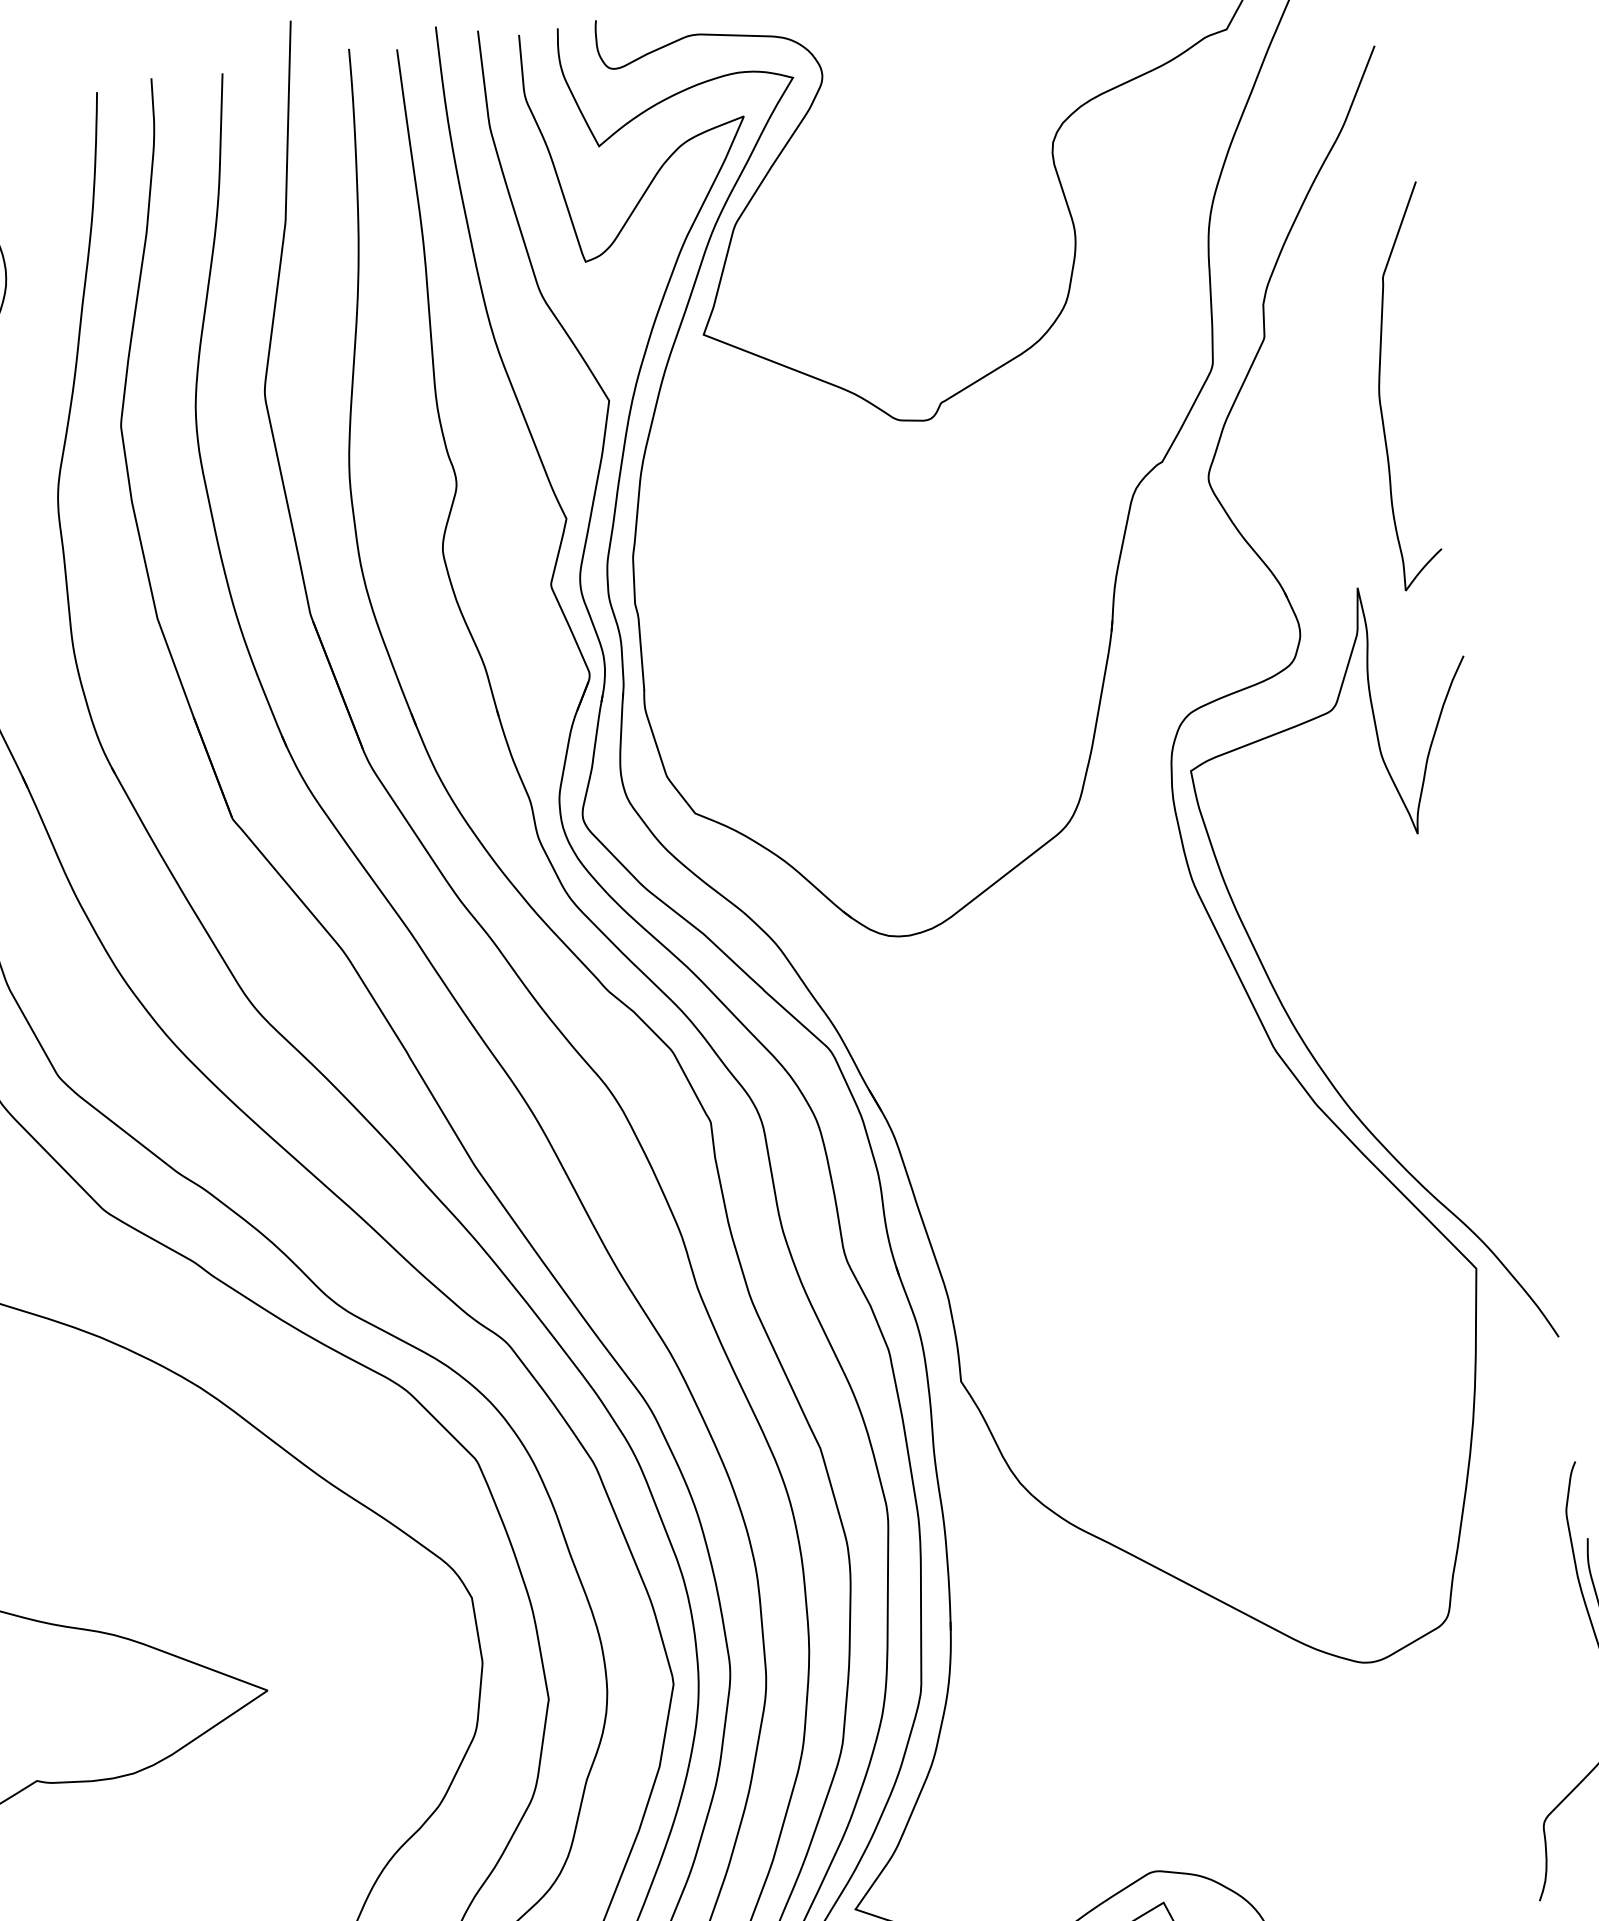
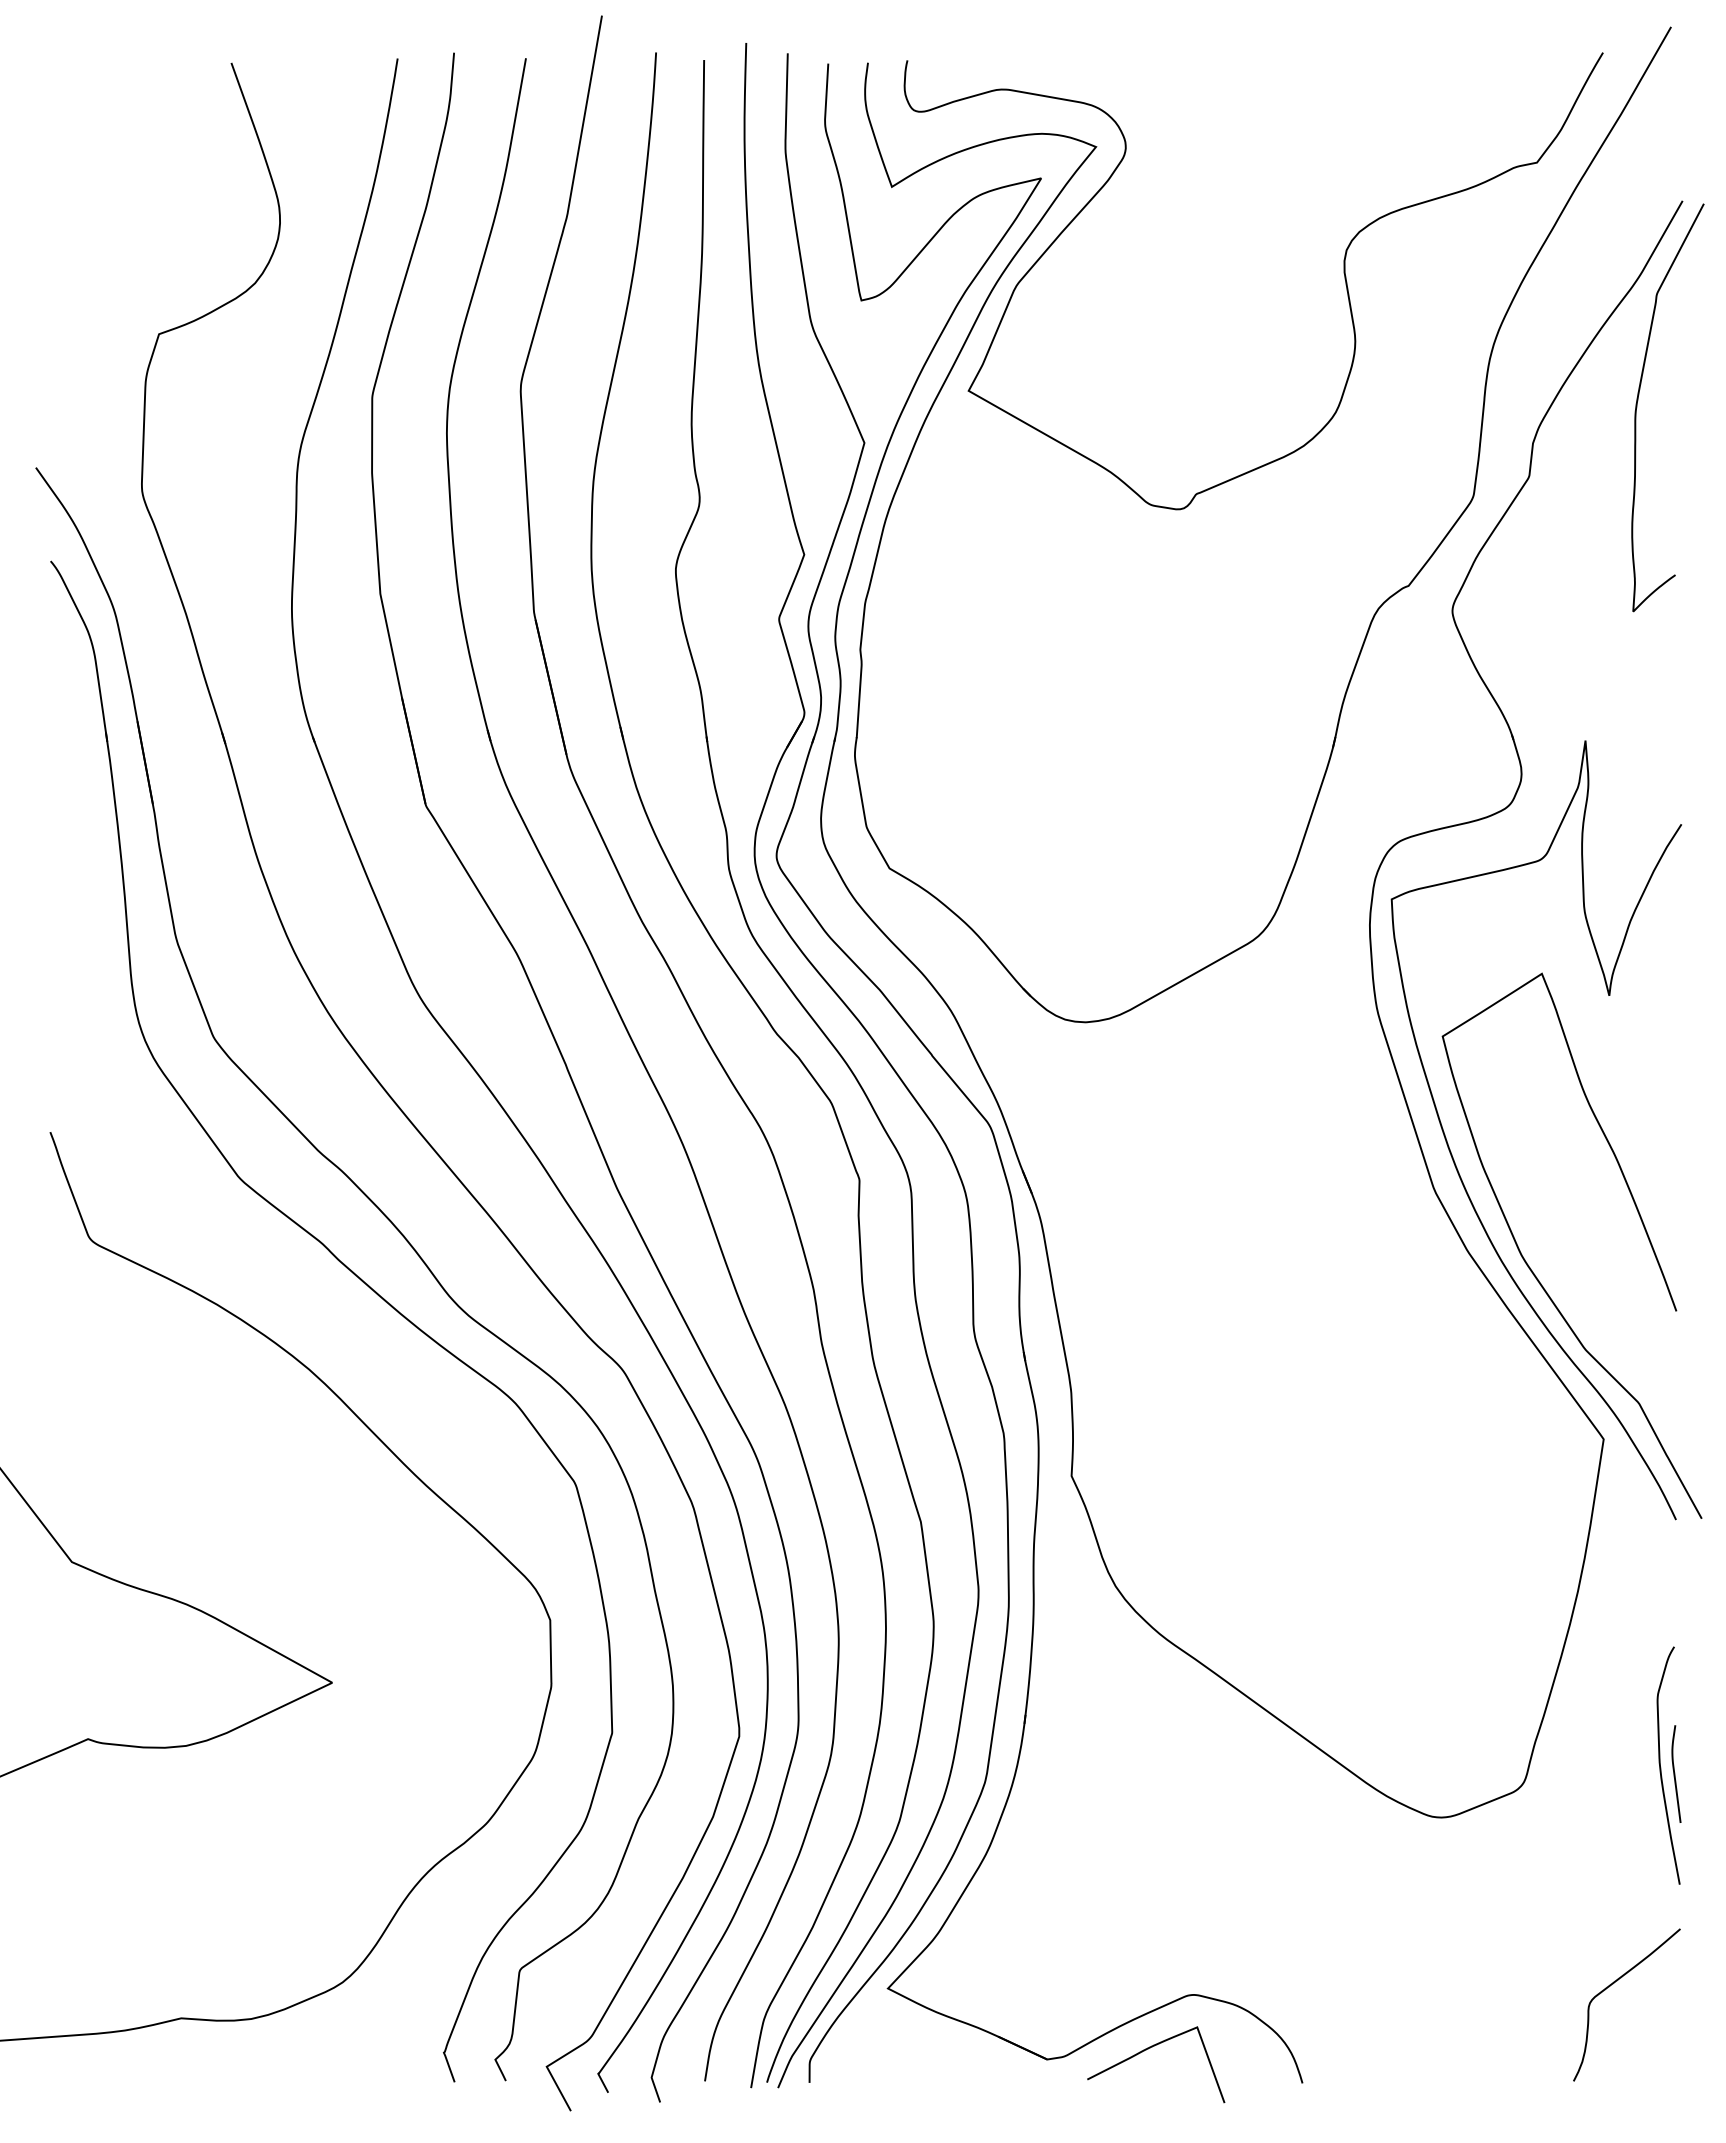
curve: (1380, 383) -> (1638, 400), moved
curve: (1383, 1114) -> (1533, 1271), added

